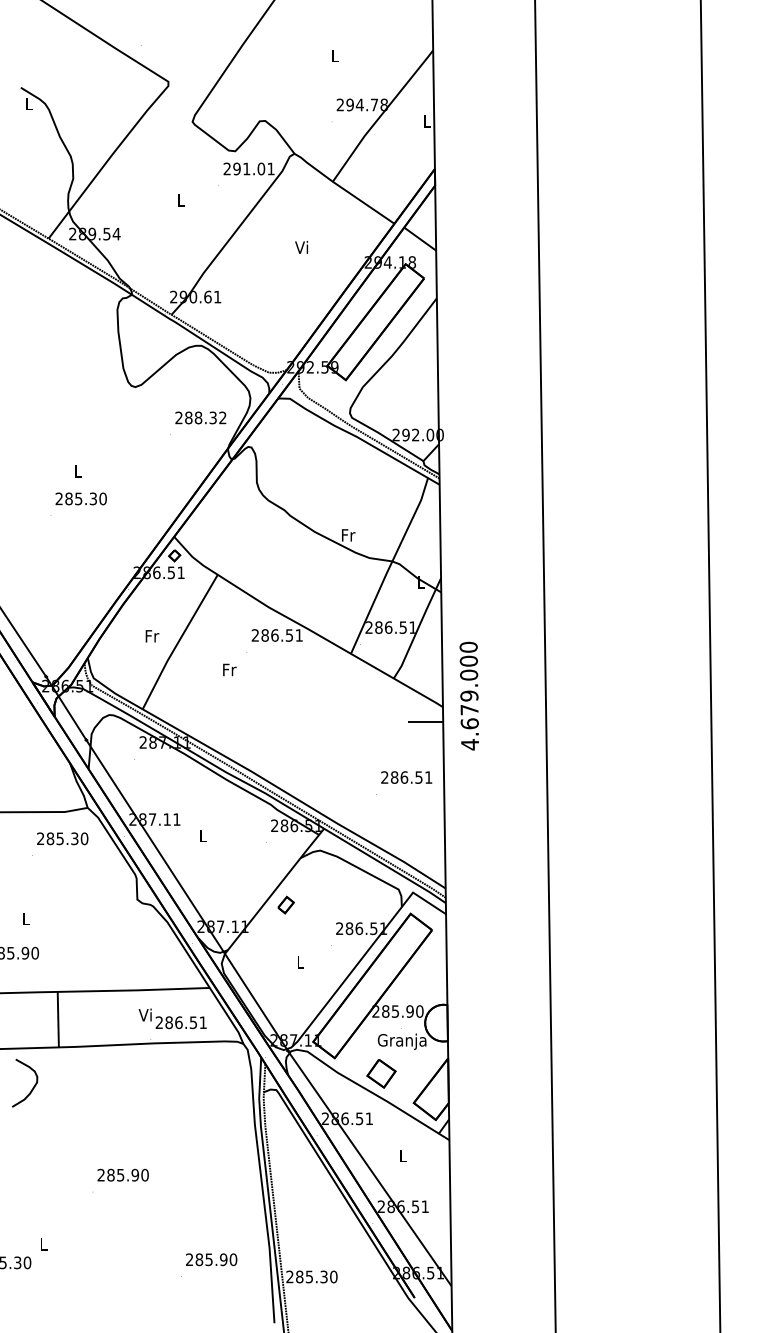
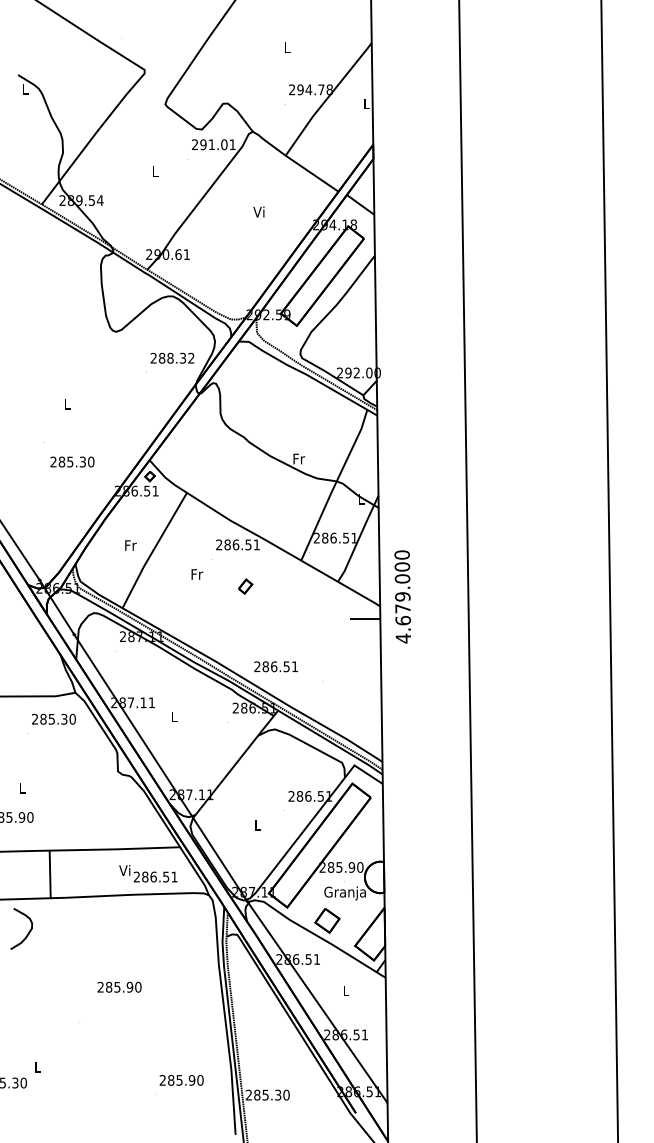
text: (80, 498) -> (71, 461), moved
text: (406, 777) -> (275, 666), moved
part: (285, 904) -> (245, 586), moved
text: (122, 1174) -> (118, 986), moved

